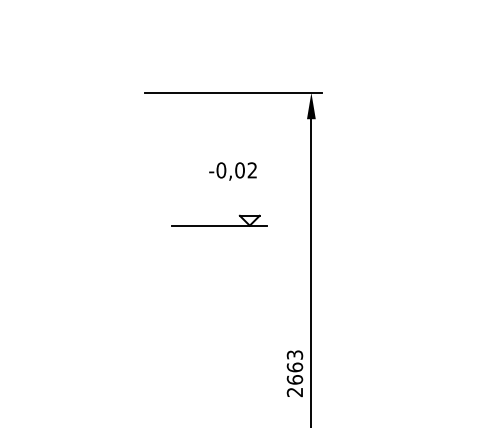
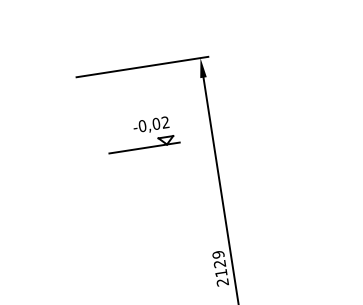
part: (219, 220) -> (143, 144), moved
text: (294, 367) -> (219, 264), 2663 -> 2129

